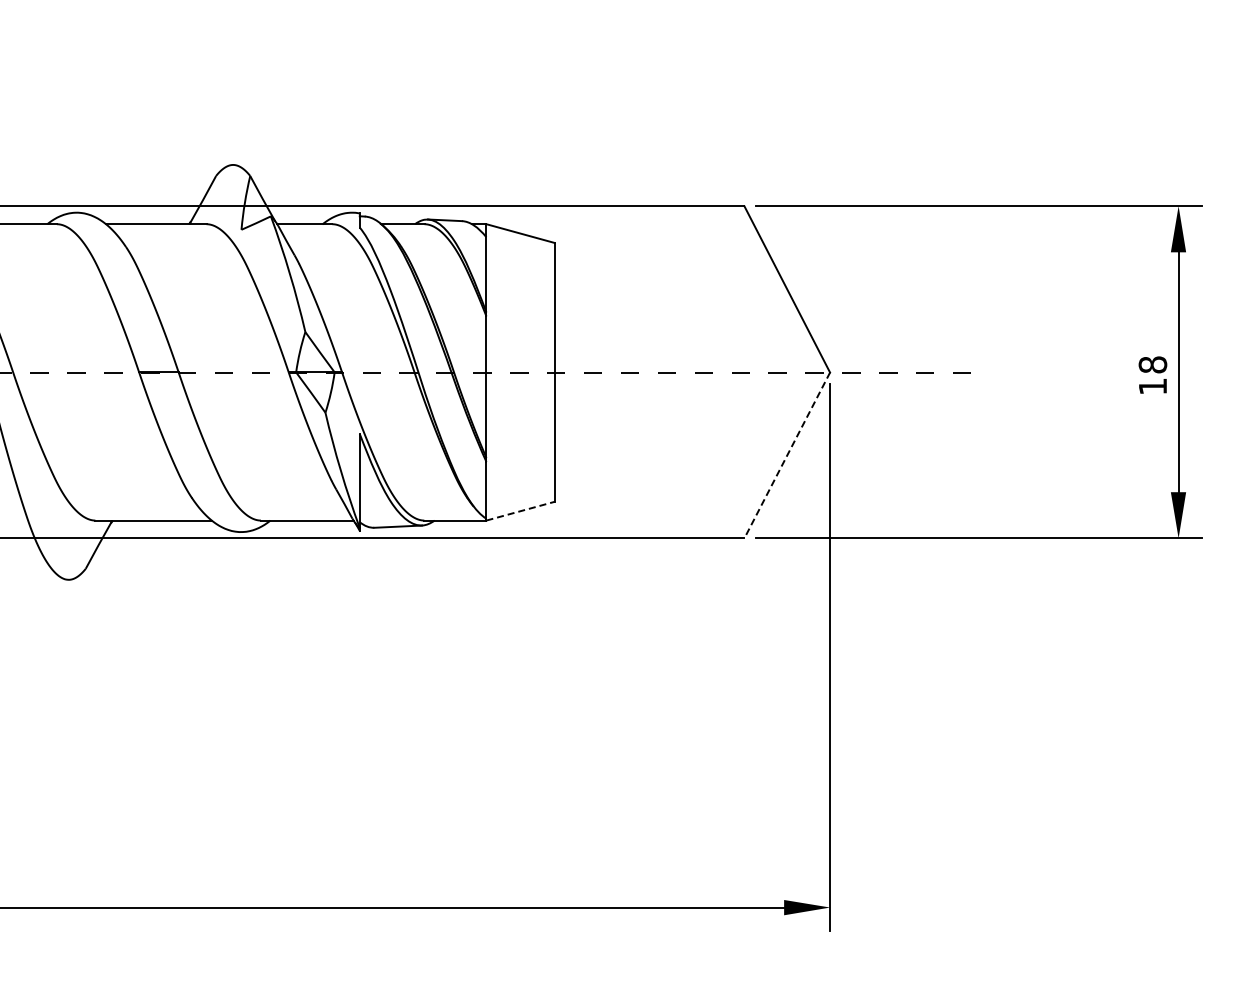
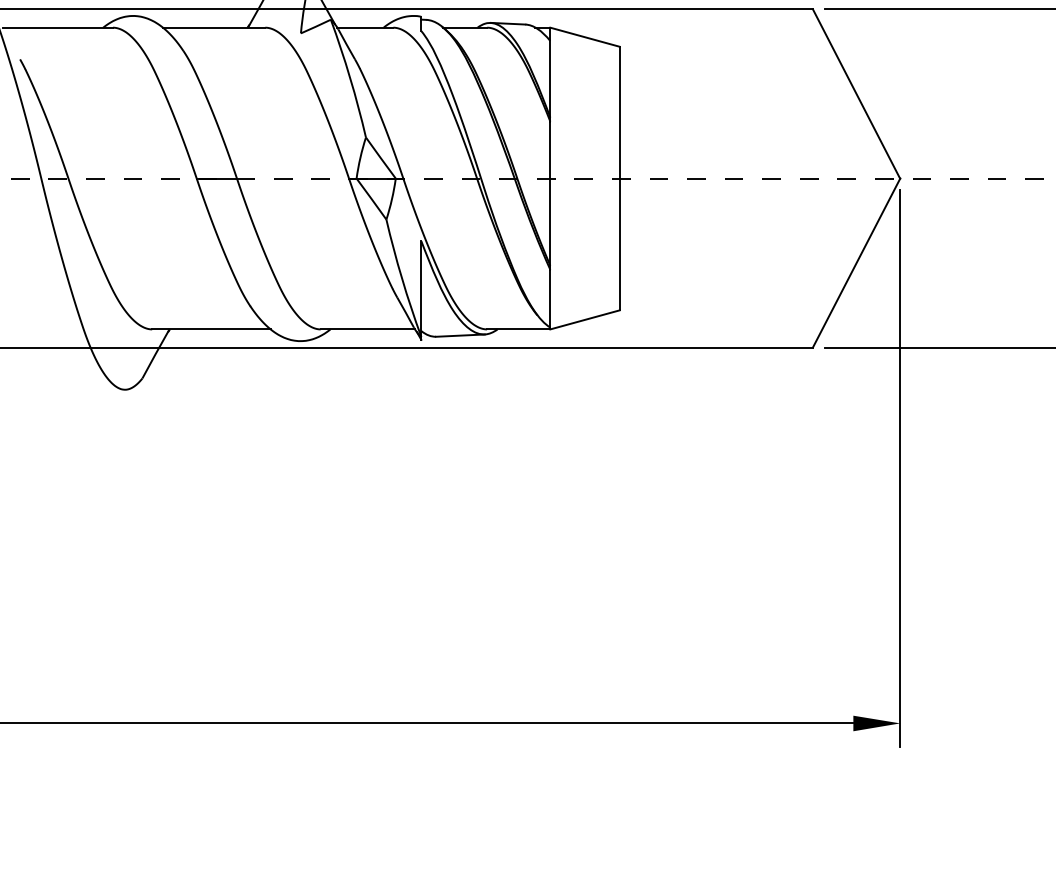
line: (787, 455) -> (856, 263), dashed -> solid
line: (521, 511) -> (586, 320), dashed -> solid

